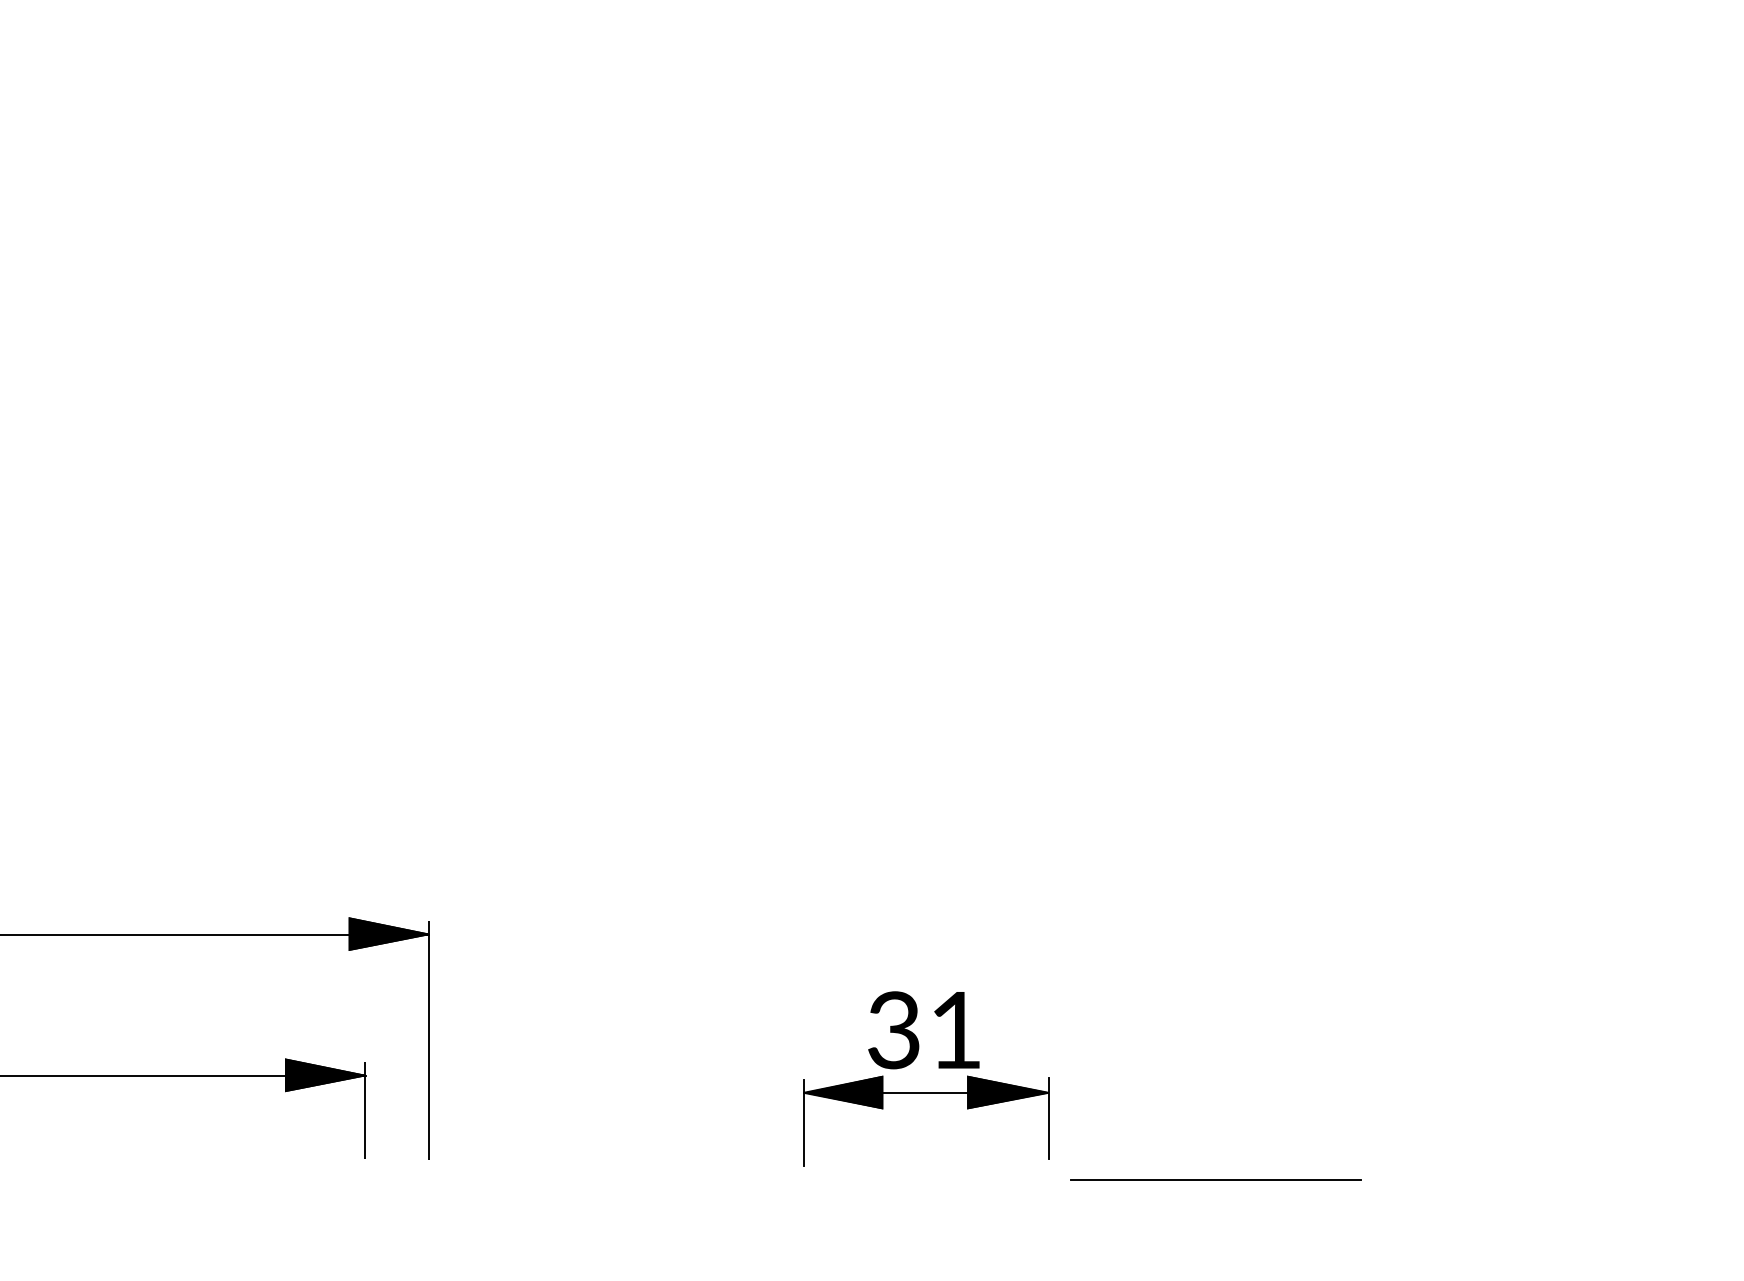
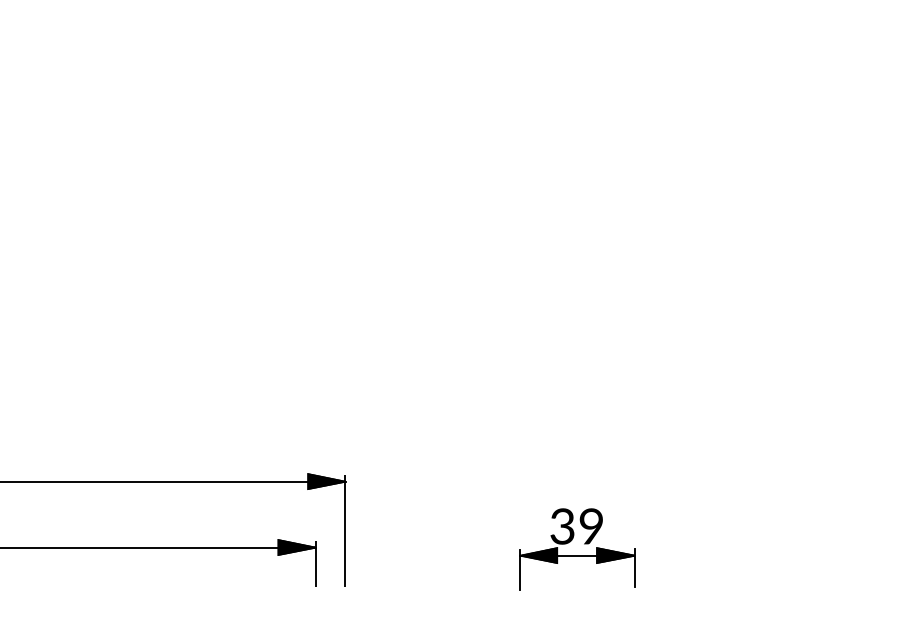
text: (953, 1030) -> (590, 526), 31 -> 39
line: (1215, 1180) -> (712, 596), removed

